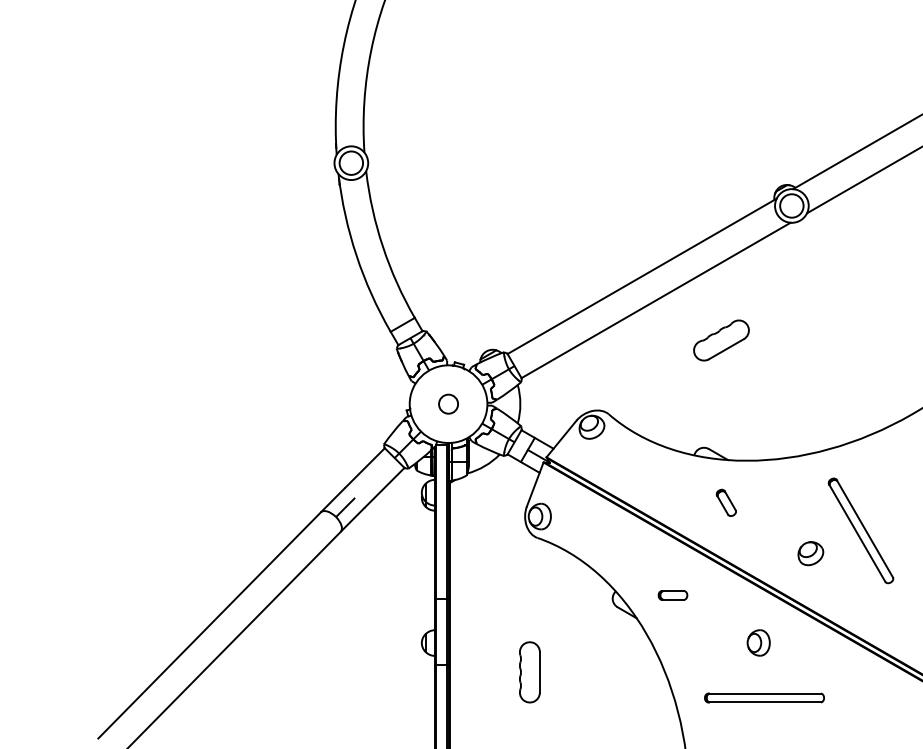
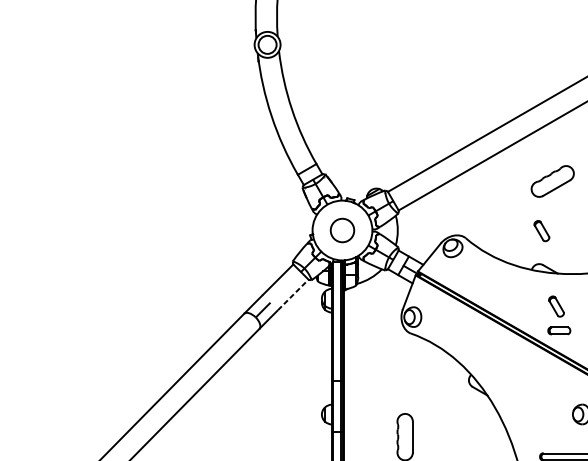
circle: (448, 403) -> (342, 229), size x1.6
part: (706, 404) -> (541, 230), added
line: (385, 487) -> (293, 294), solid -> dashed
part: (672, 595) -> (558, 330), moved

